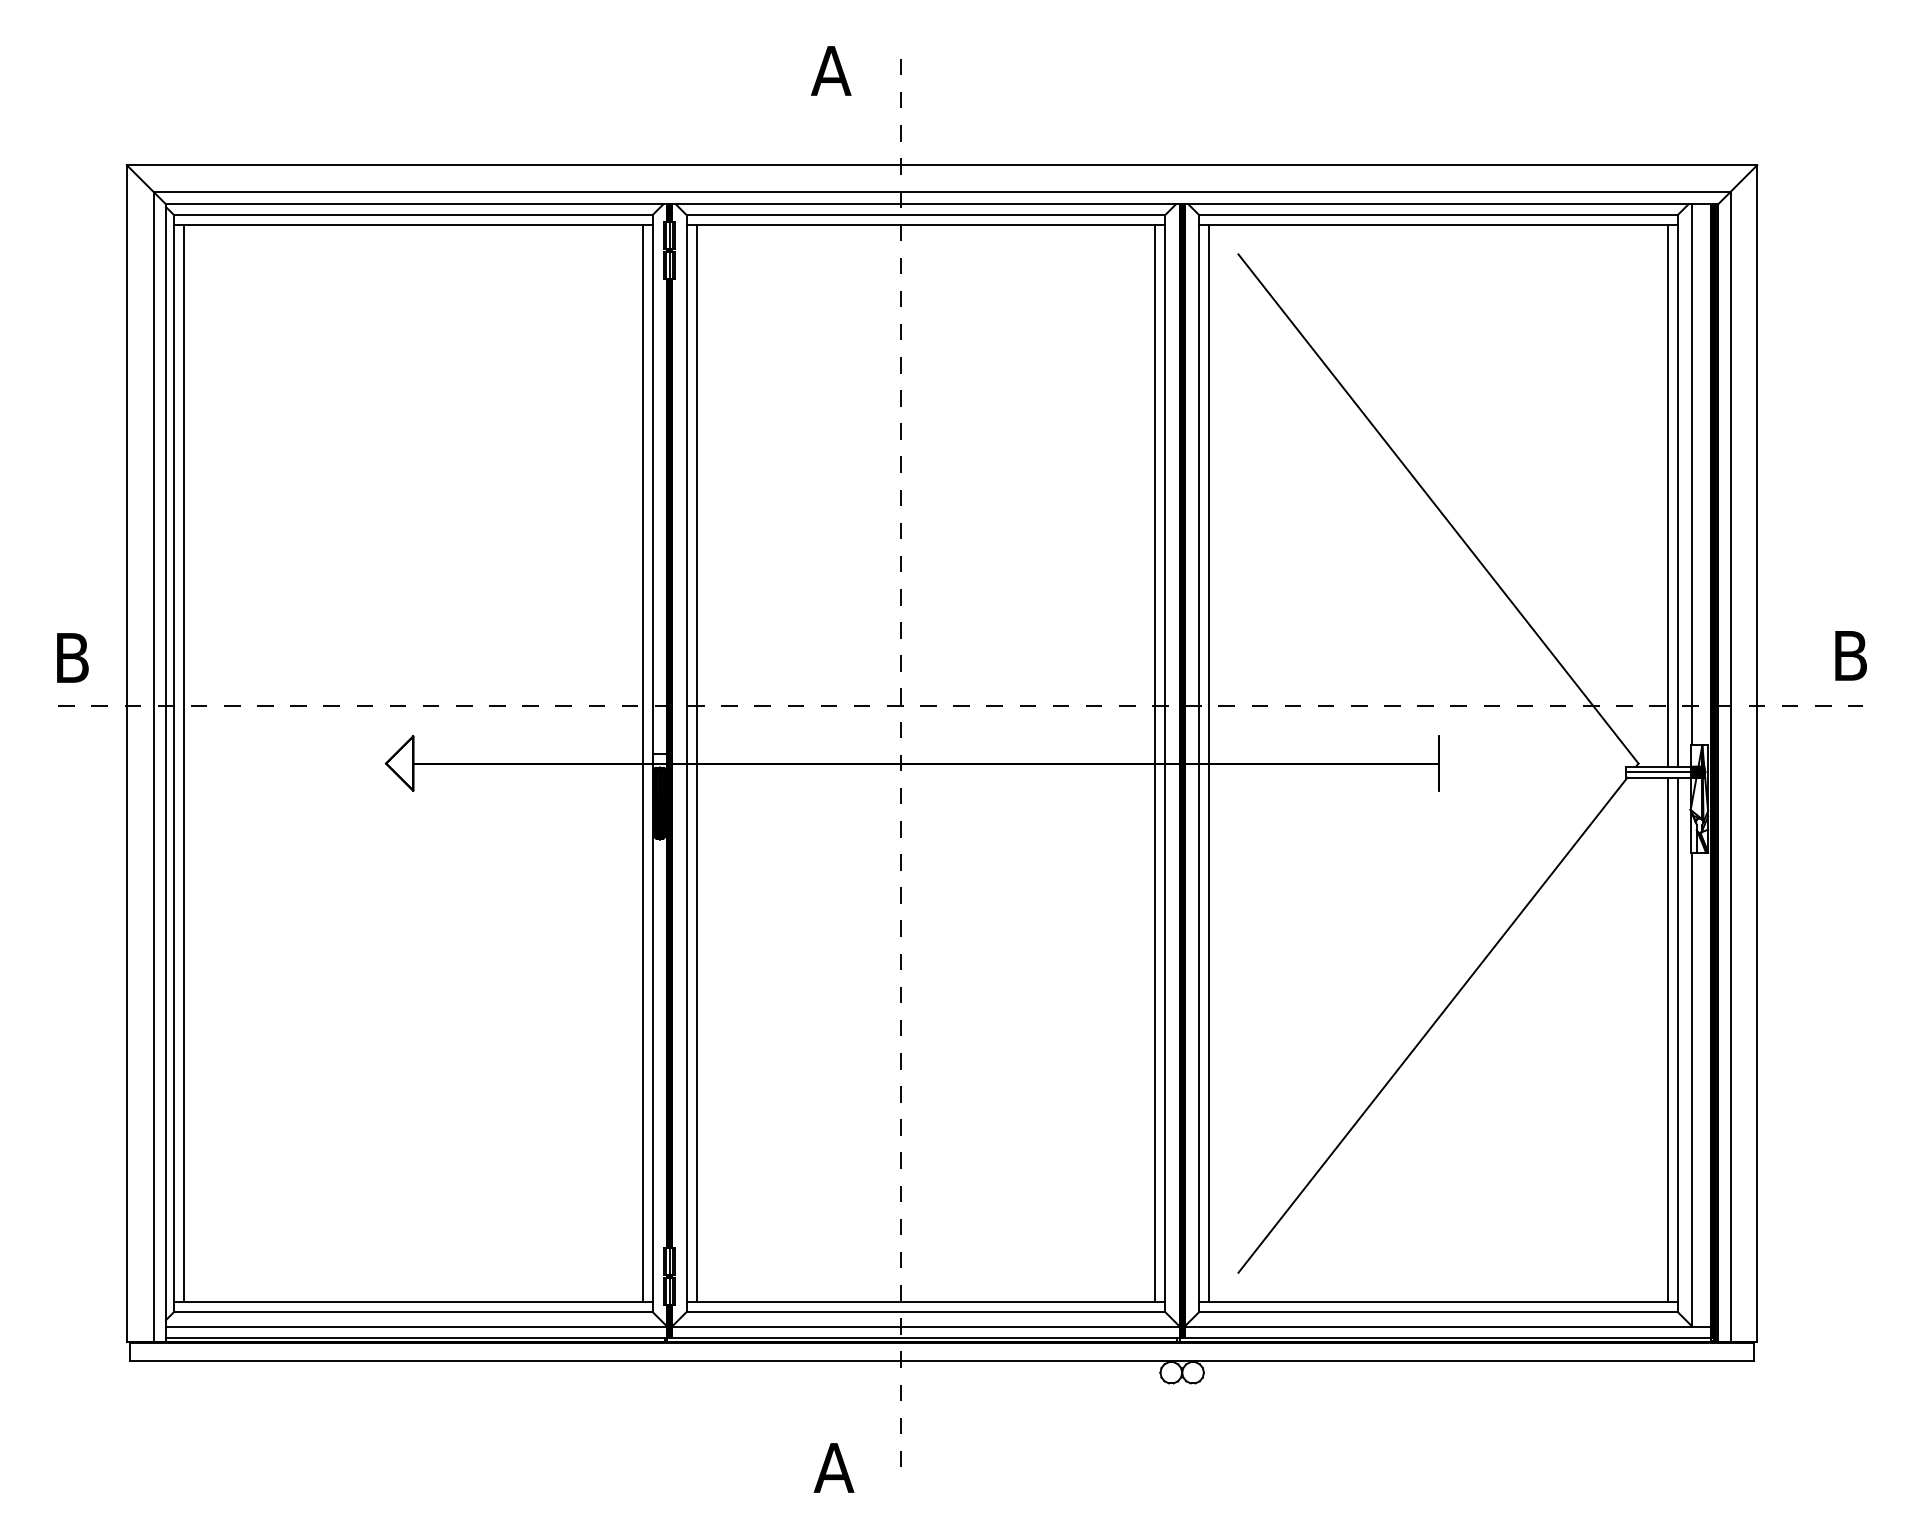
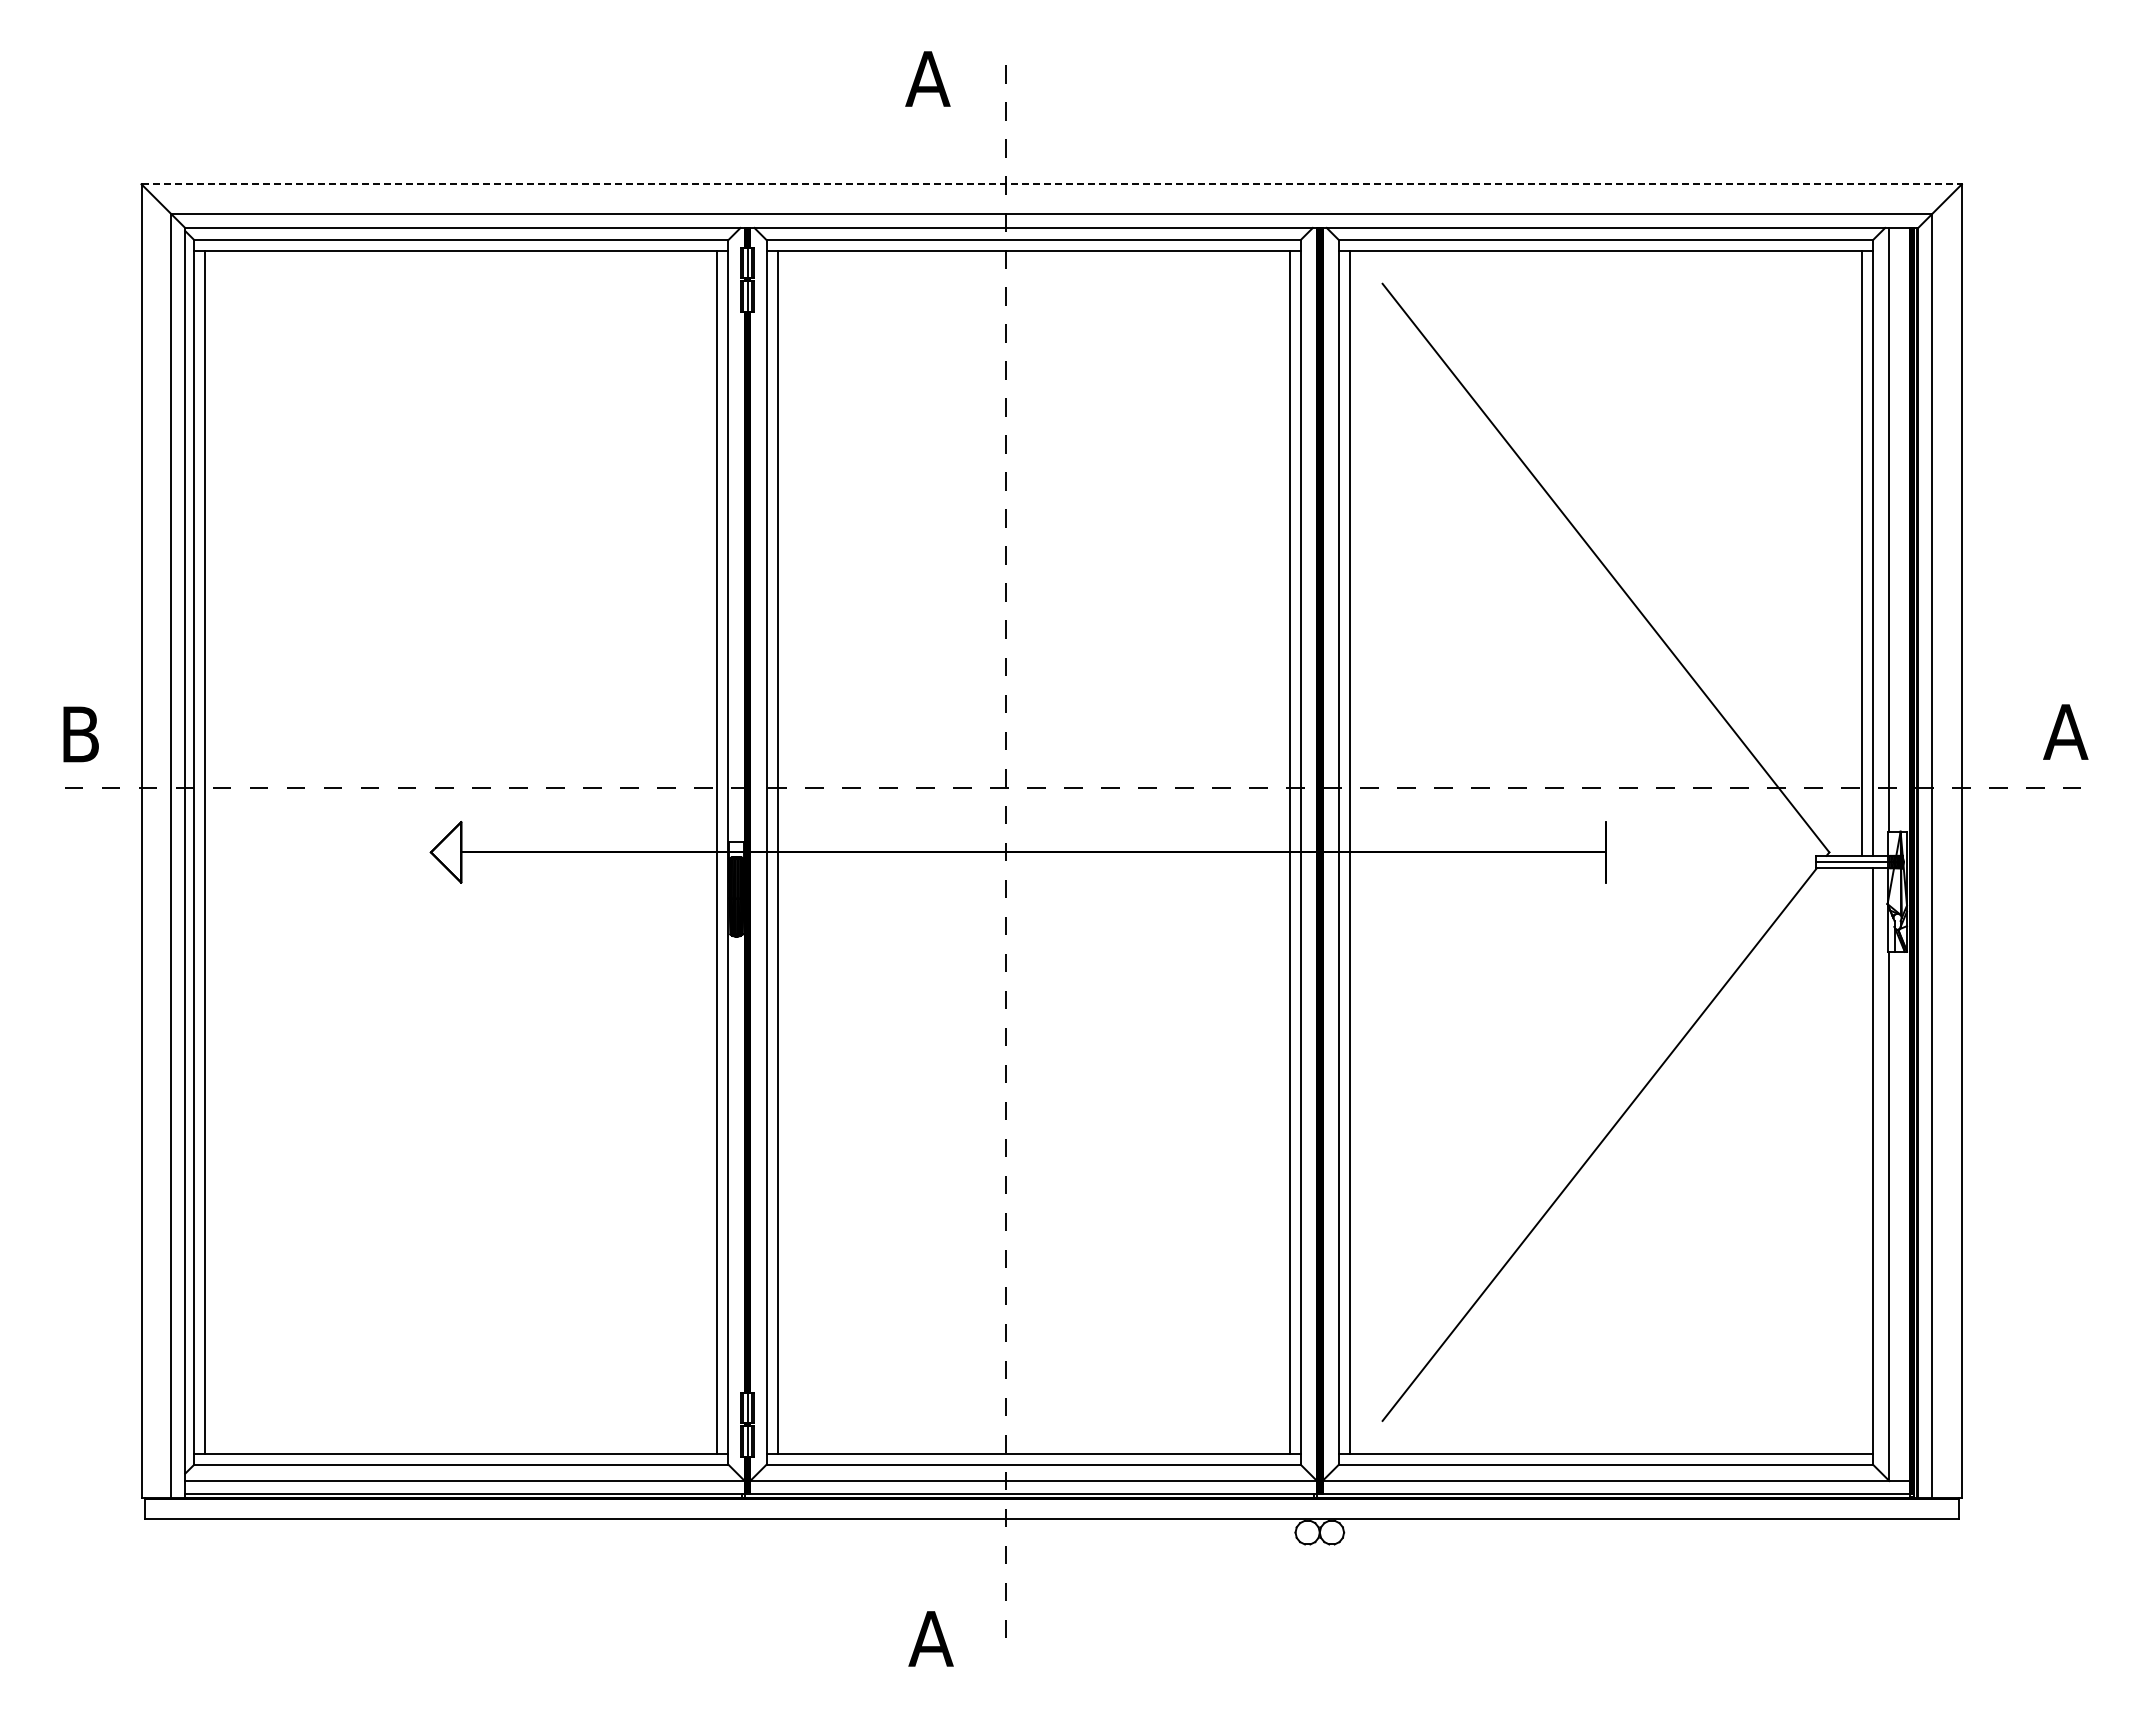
line: (942, 165) -> (1052, 184), solid -> dashed
text: (1850, 655) -> (2065, 731), B -> A
line: (1668, 1039) -> (1862, 1160), removed

